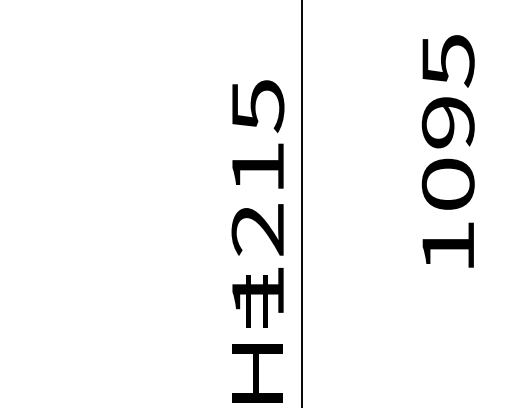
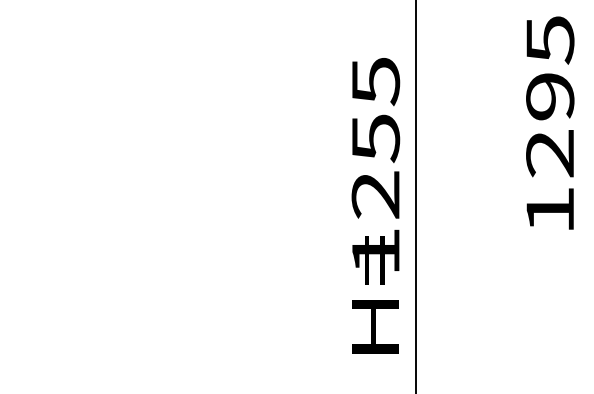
text: (258, 168) -> (376, 138), 1215 -> 1255
text: (448, 184) -> (550, 153), 1095 -> 1295

